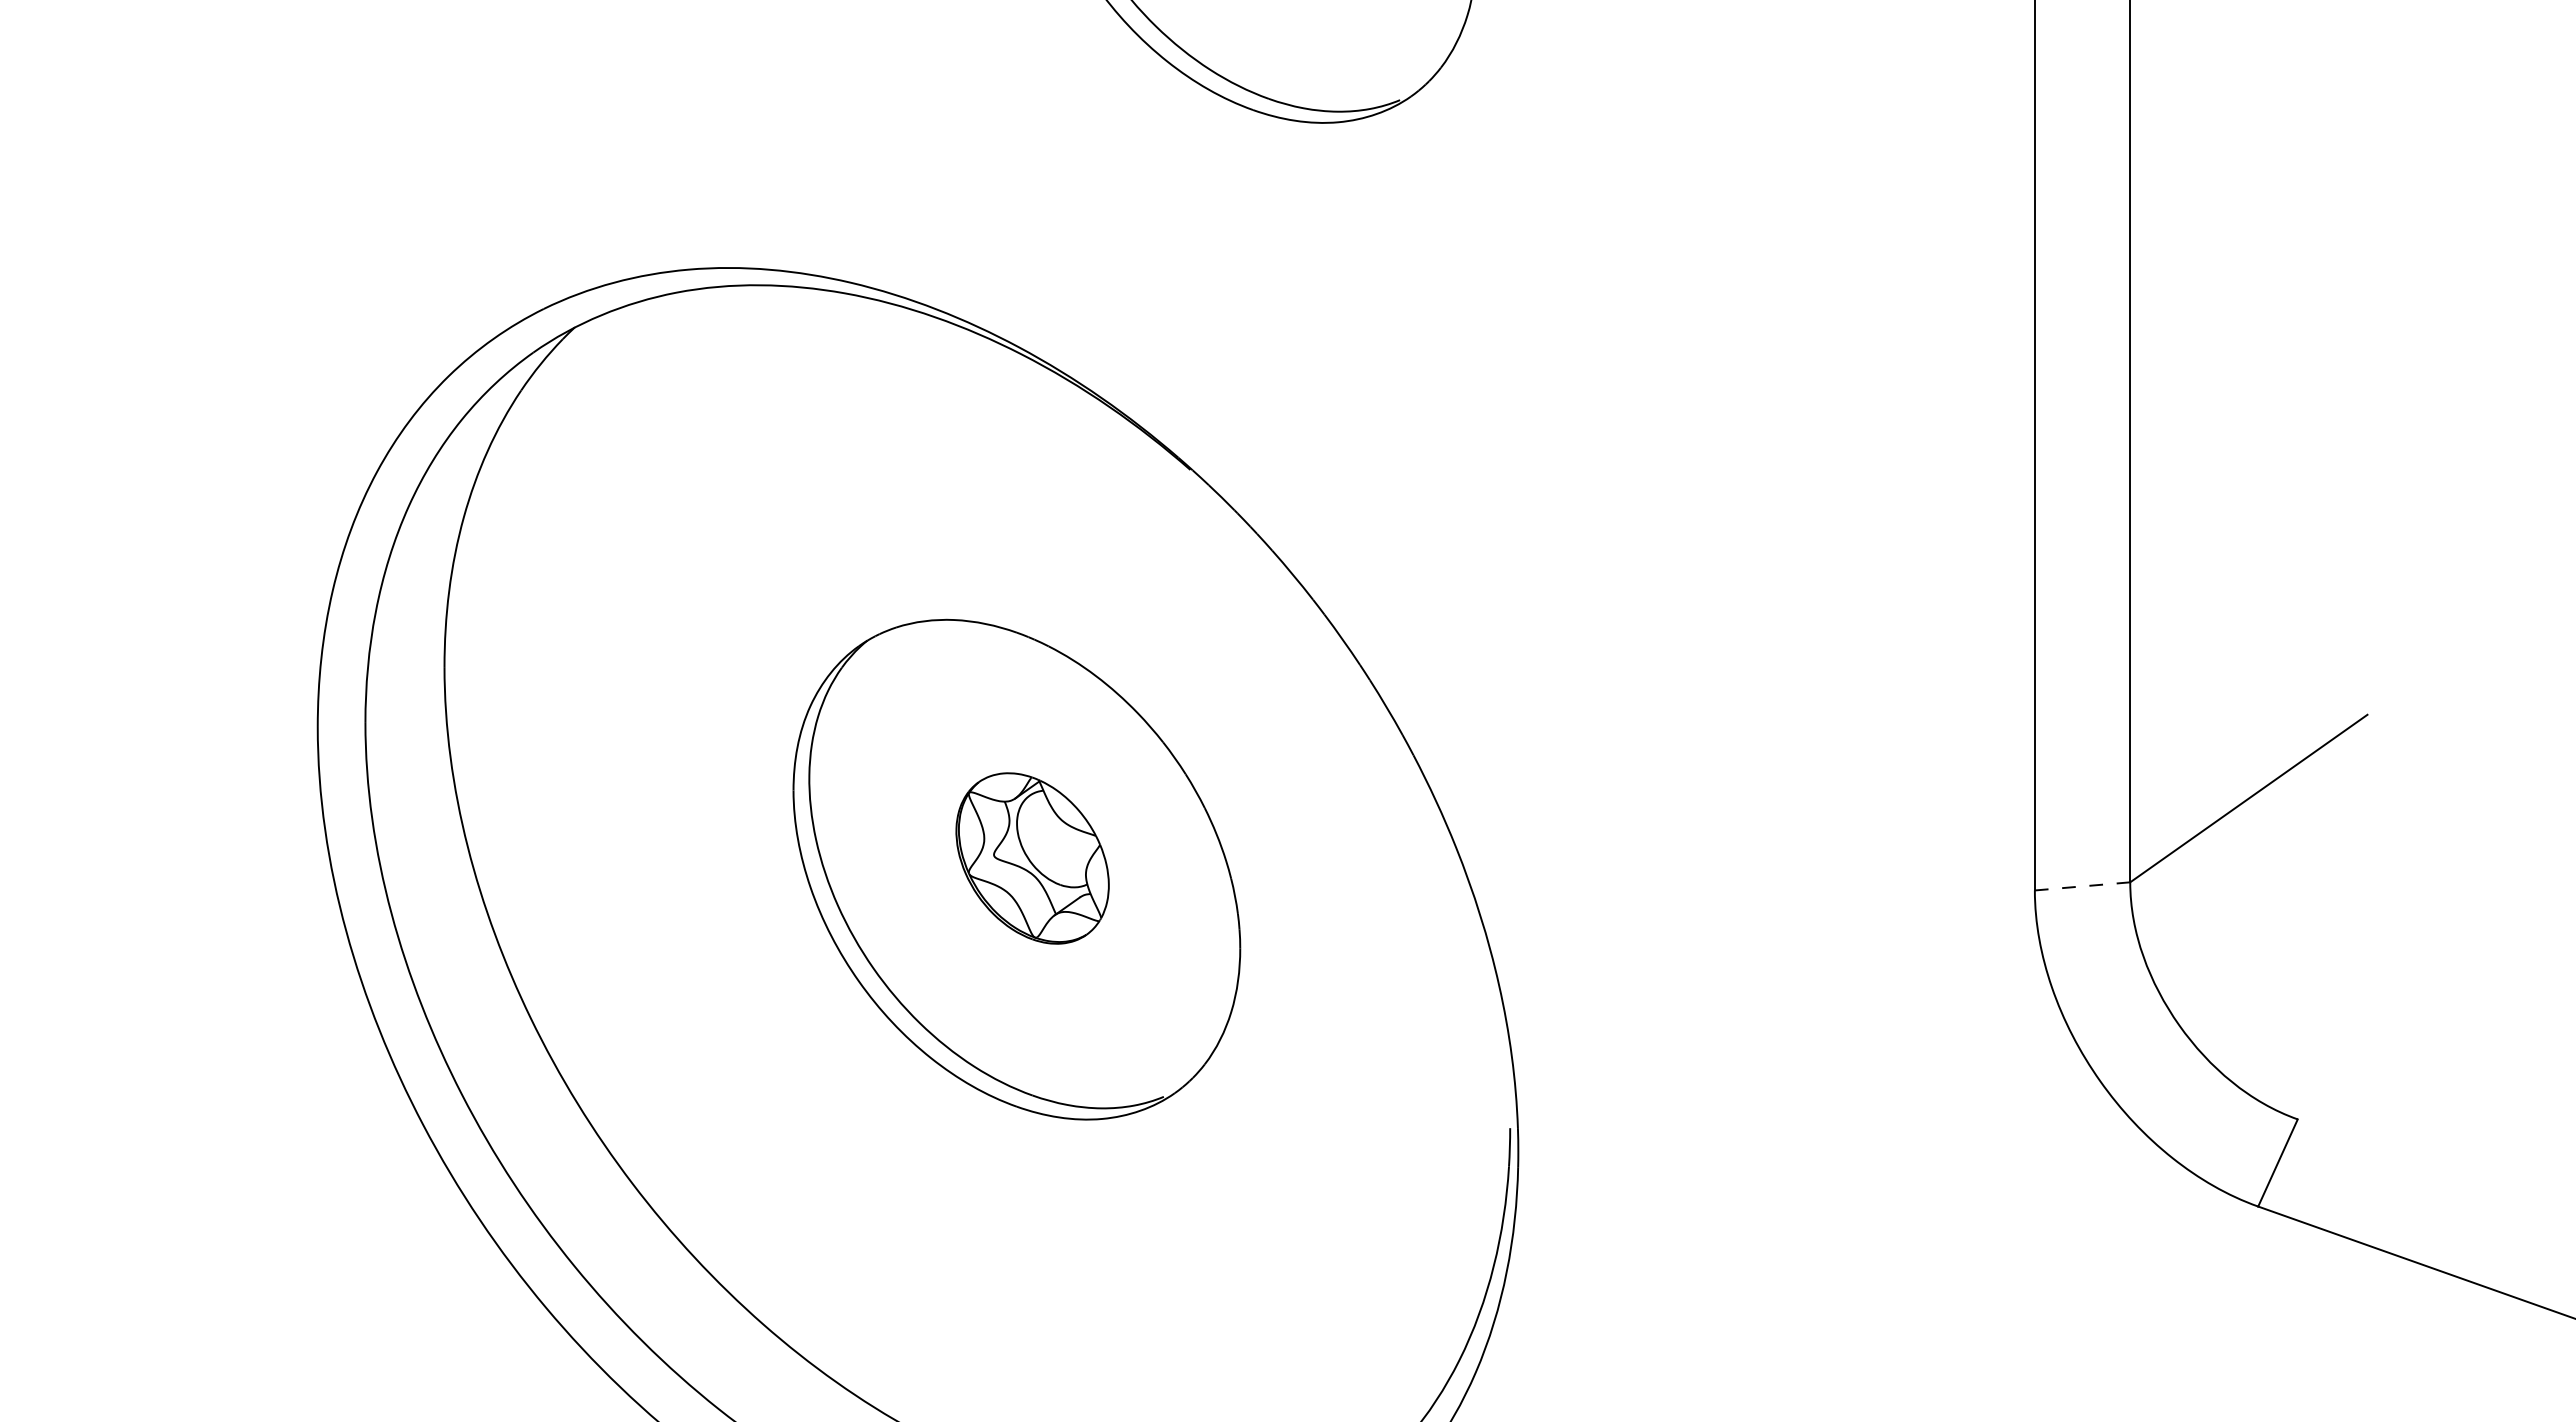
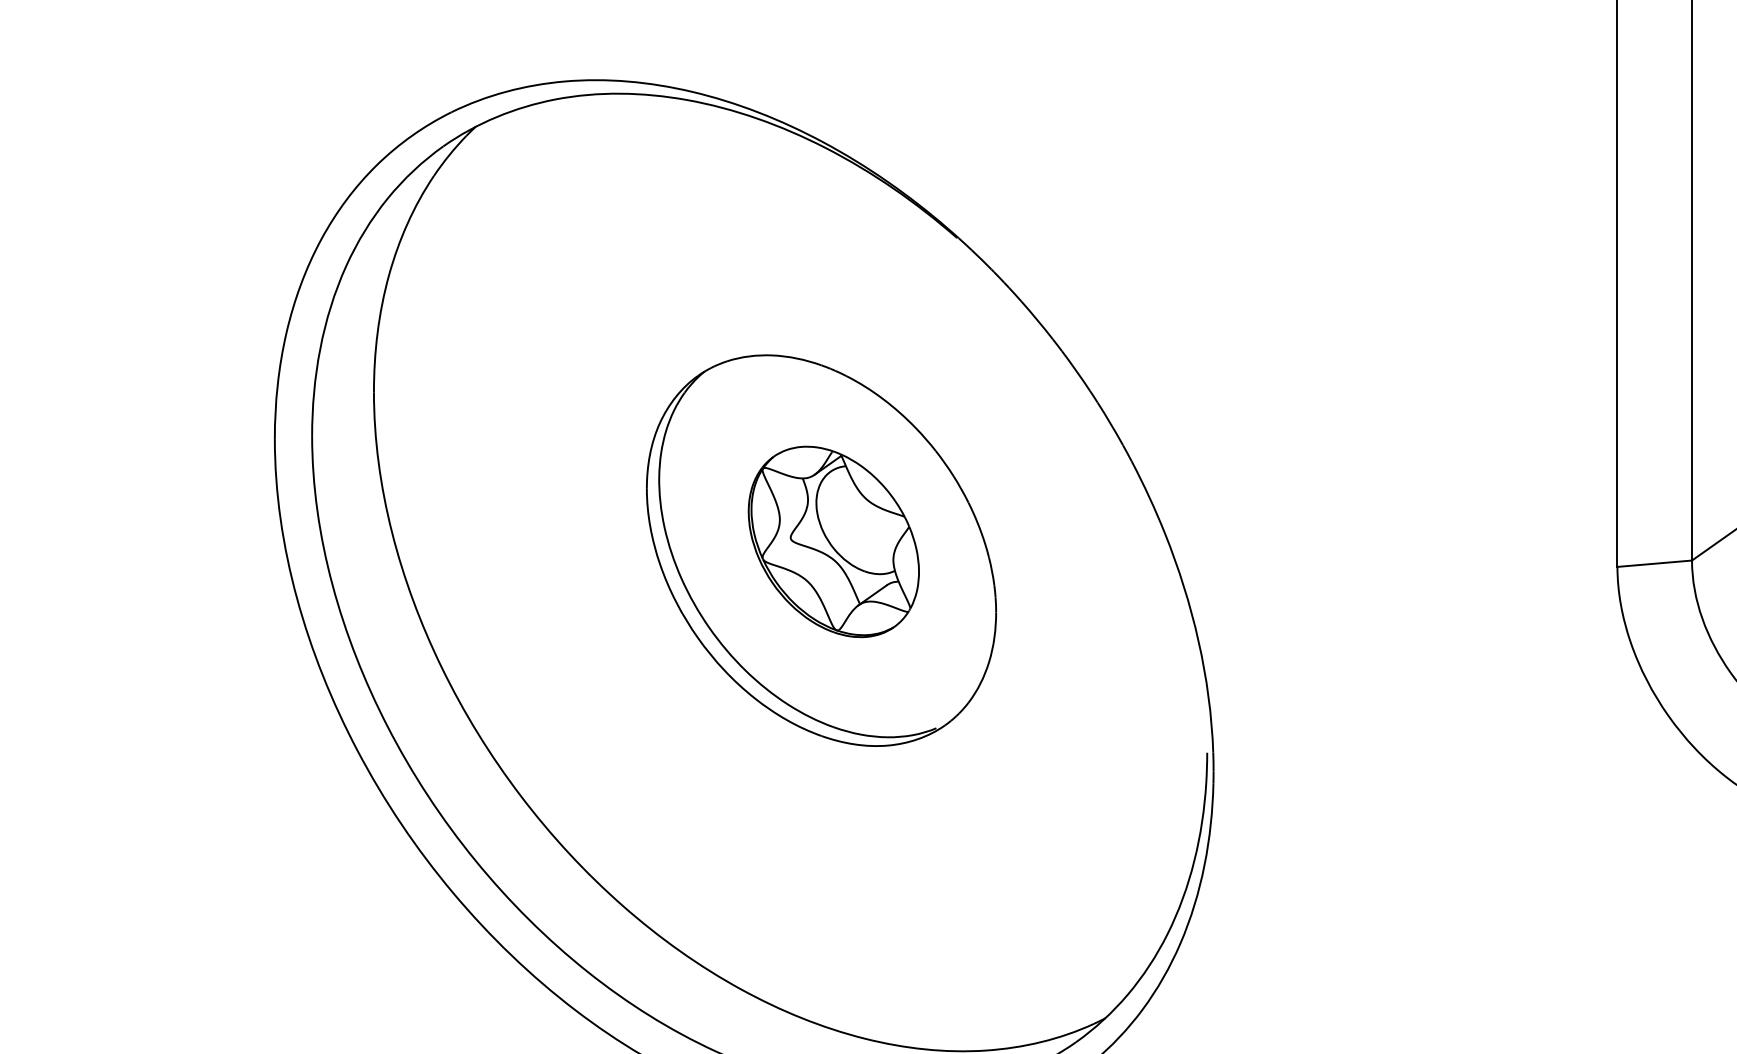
part: (1032, 858) -> (833, 541), size x1.43
line: (2082, 886) -> (1654, 563), dashed -> solid

